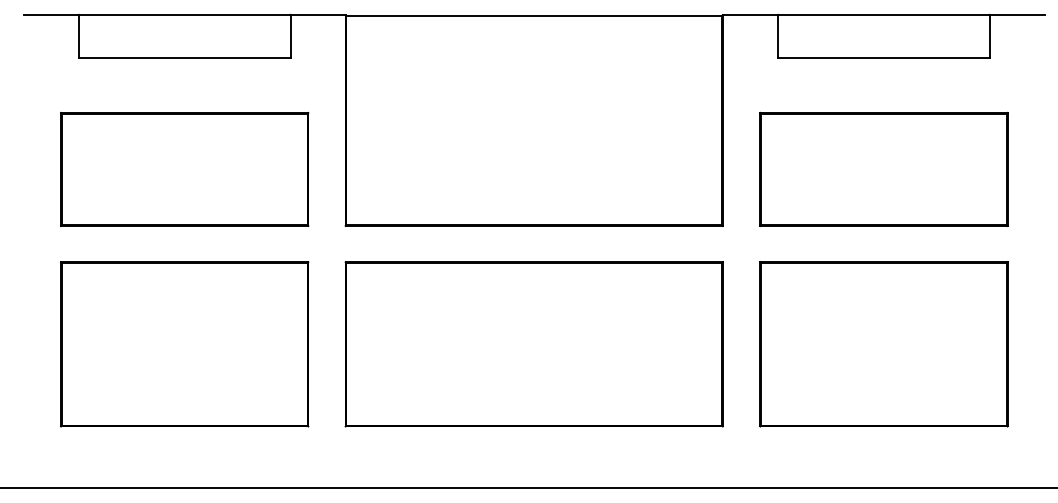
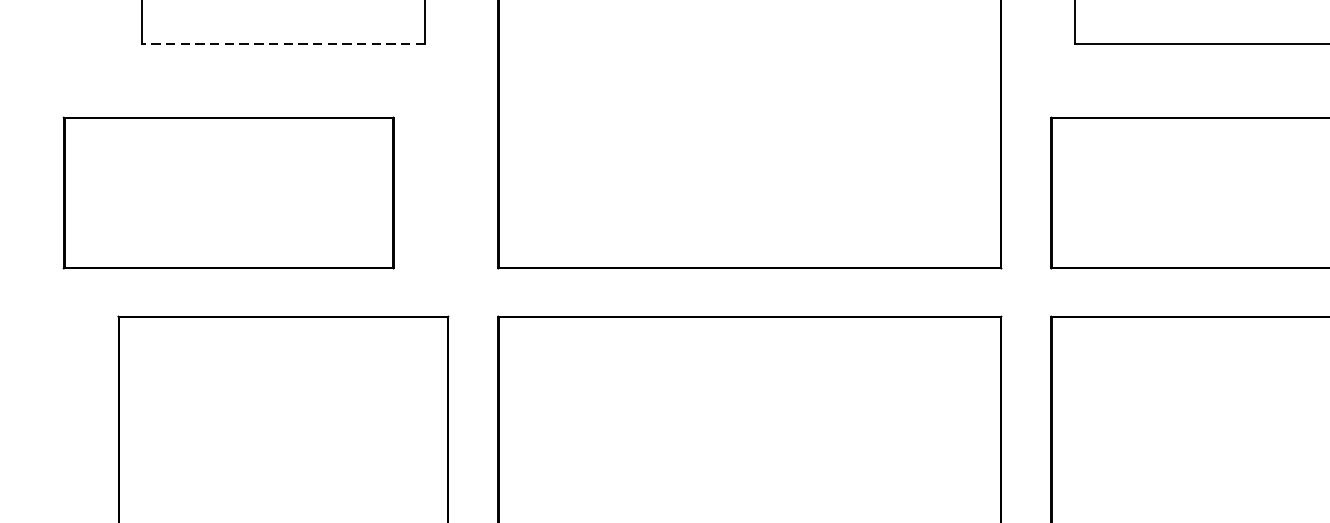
line: (184, 57) -> (283, 43), solid -> dashed
part: (184, 168) -> (228, 191), moved

